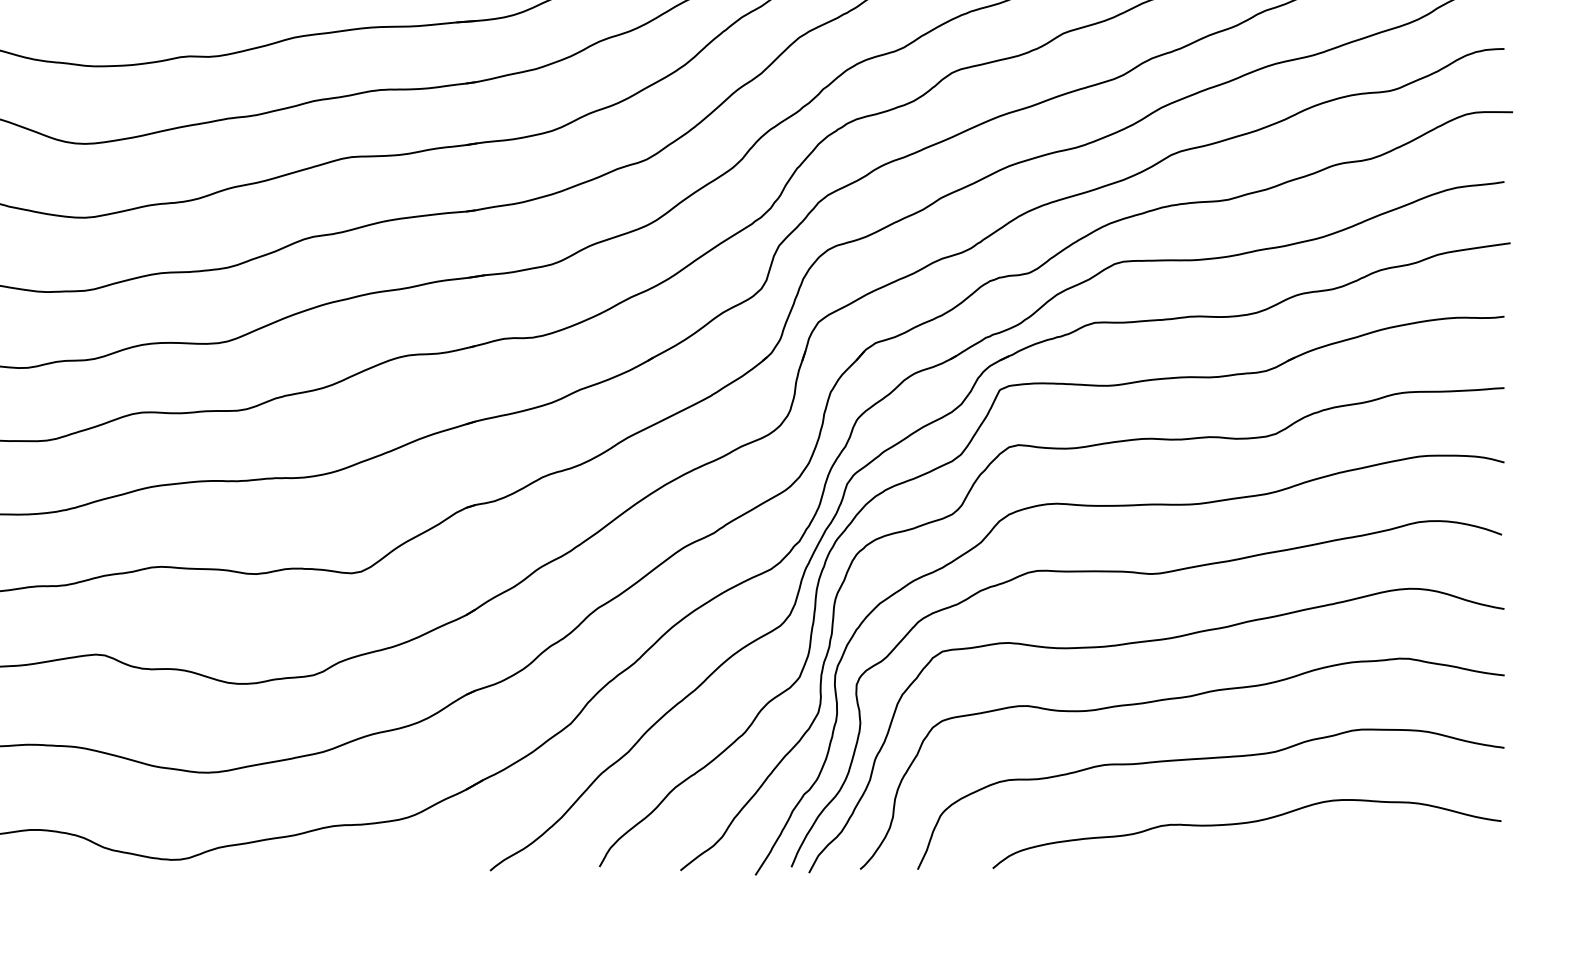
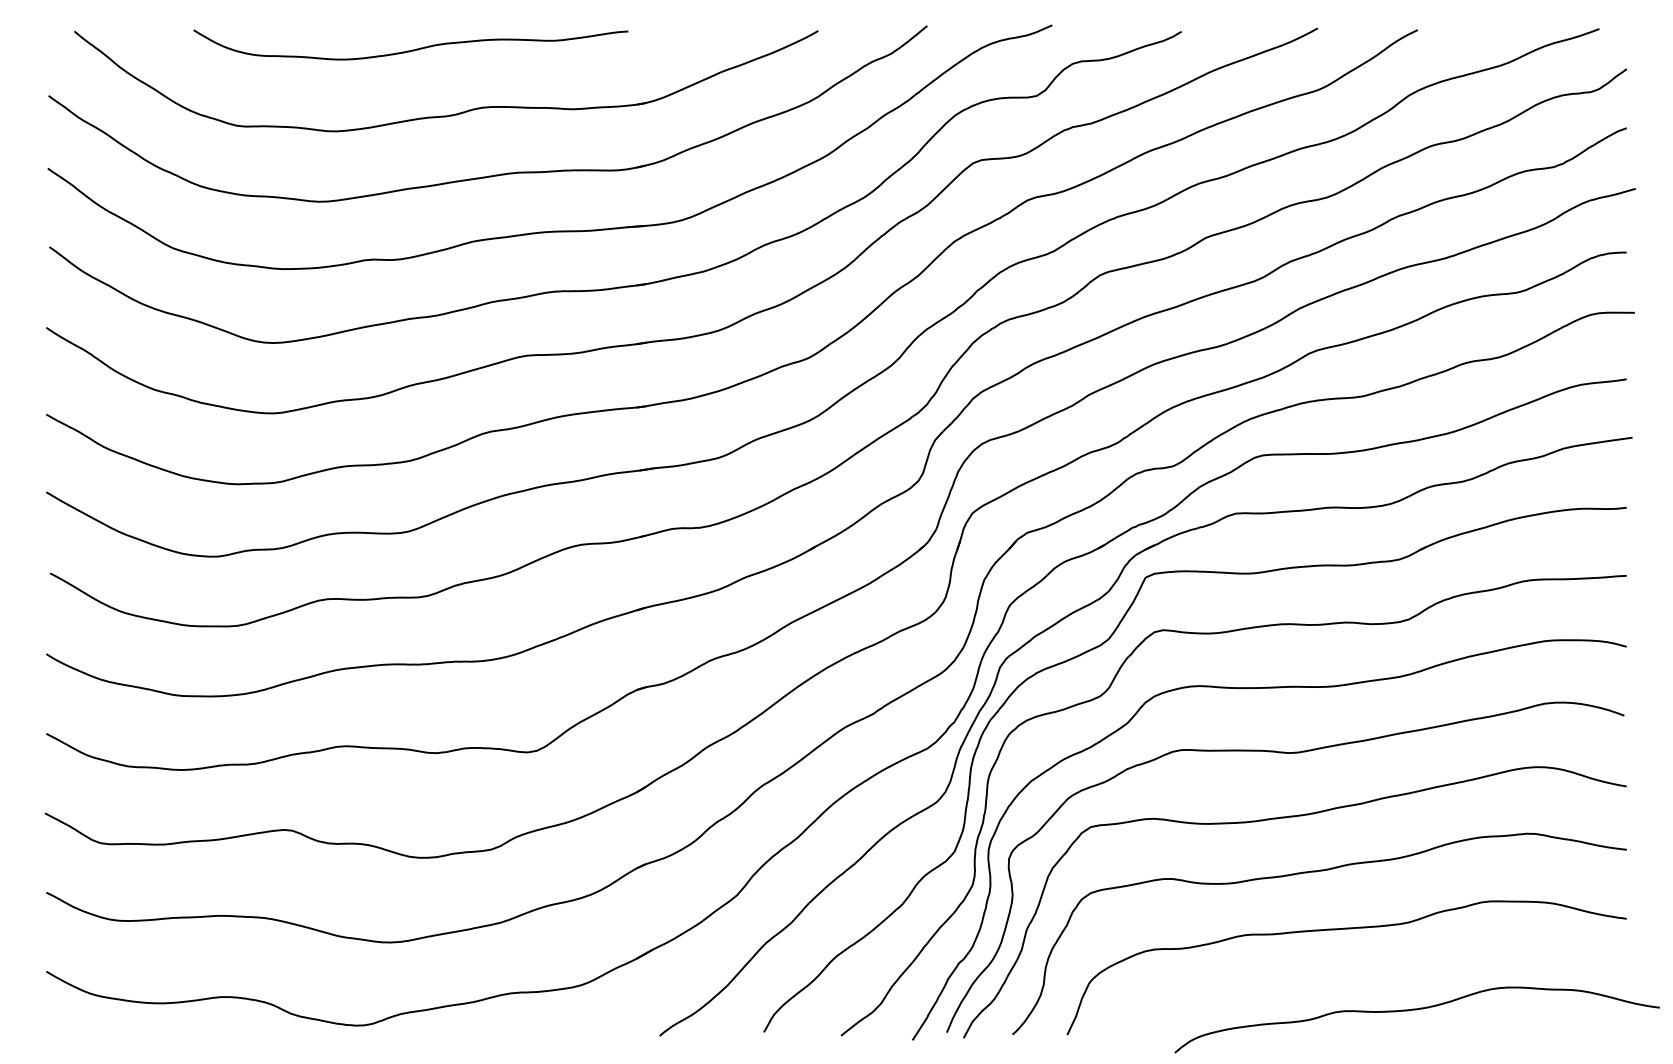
curve: (1246, 824) -> (1416, 1010), moved

